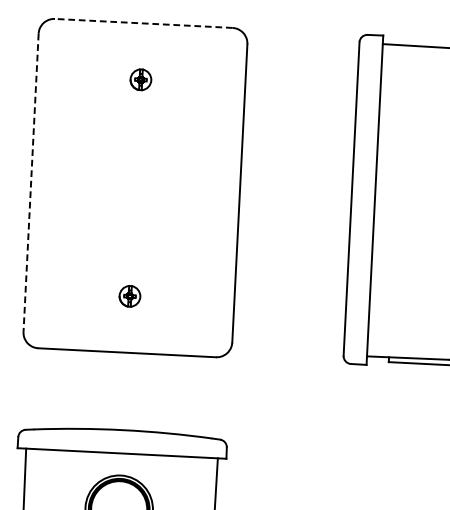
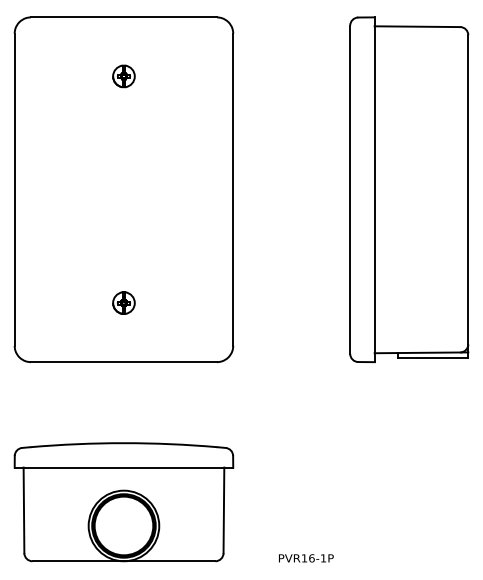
line: (143, 23) -> (123, 17), dashed -> solid
line: (30, 183) -> (14, 190), dashed -> solid

